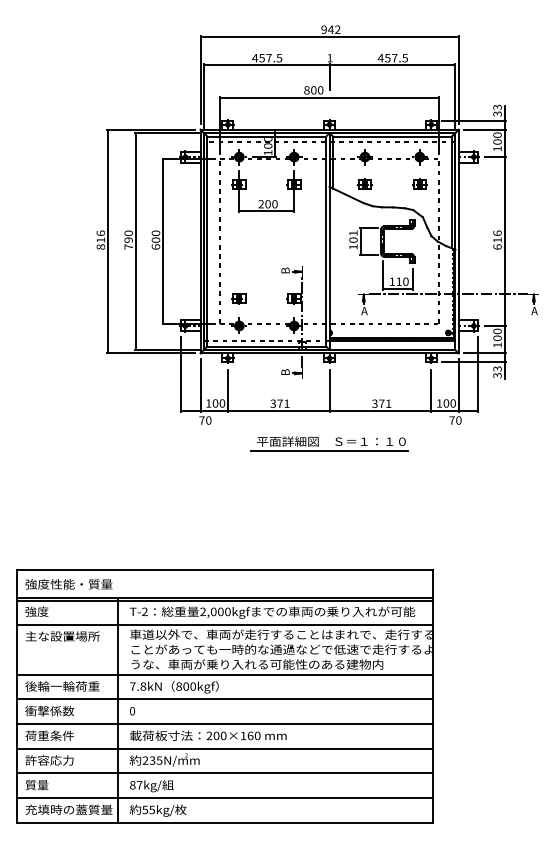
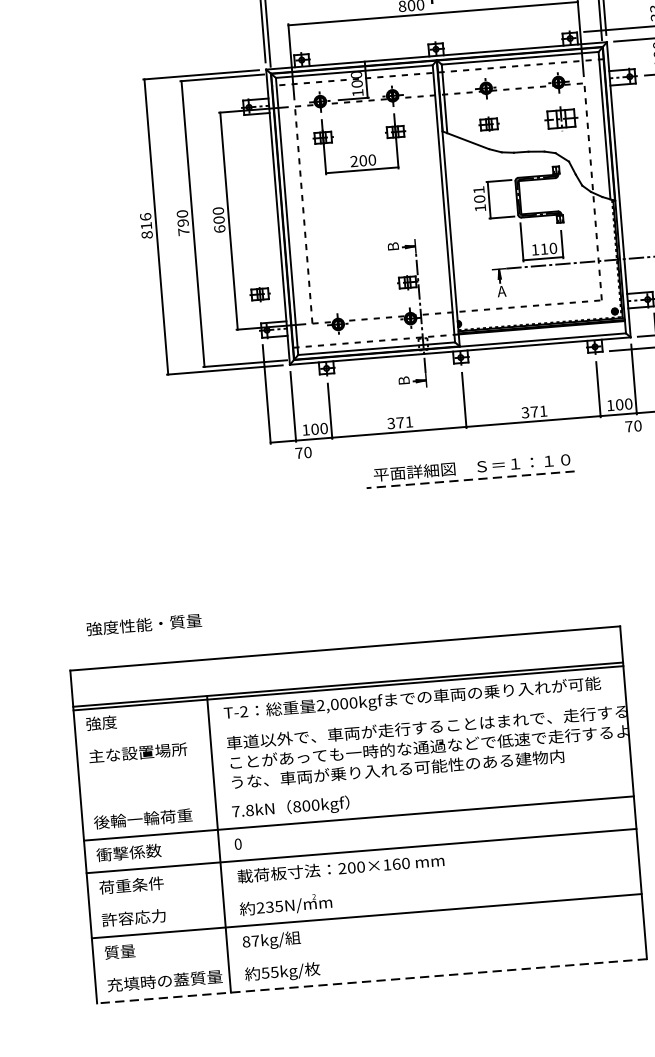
part: (419, 183) -> (560, 117), size x1.6
part: (238, 298) -> (259, 294), moved
line: (329, 450) -> (470, 479), solid -> dashed
text: (68, 584) -> (143, 625), moved
line: (224, 625) -> (350, 721), removed
line: (224, 674) -> (355, 785), removed
line: (224, 748) -> (363, 883), removed
line: (224, 797) -> (368, 948), removed
line: (224, 822) -> (371, 981), solid -> dashed

